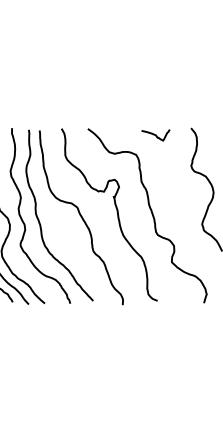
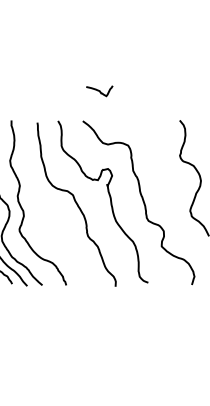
curve: (155, 135) -> (99, 91), moved
curve: (40, 222) -> (38, 209), removed

